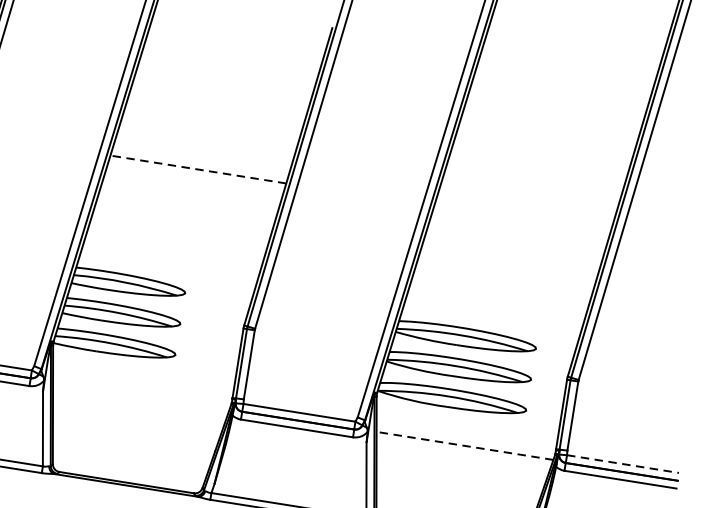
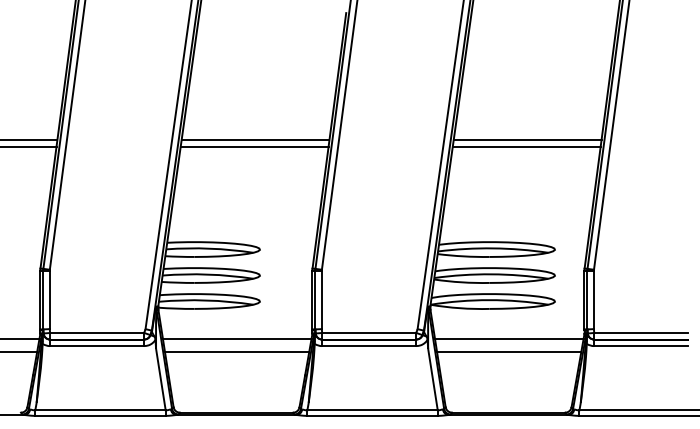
line: (200, 162) -> (255, 140), added
line: (198, 169) -> (254, 146), dashed -> solid
line: (523, 213) -> (527, 140), added
line: (521, 220) -> (526, 146), added
line: (140, 394) -> (236, 338), added
line: (138, 409) -> (236, 351), added
line: (464, 445) -> (508, 338), dashed -> solid
line: (462, 461) -> (509, 351), added
line: (623, 463) -> (641, 332), dashed -> solid

